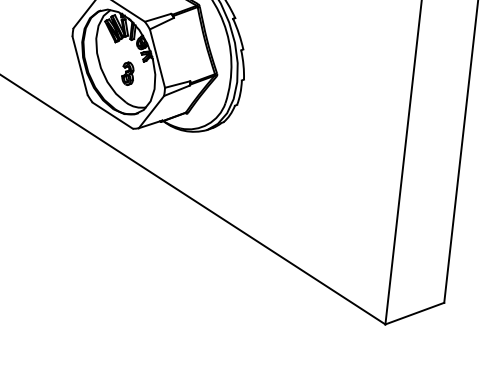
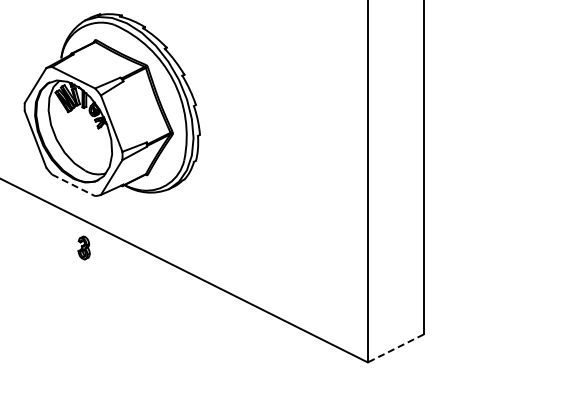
part: (127, 73) -> (83, 247), moved
line: (113, 115) -> (74, 185), solid -> dashed
line: (414, 313) -> (395, 348), solid -> dashed

